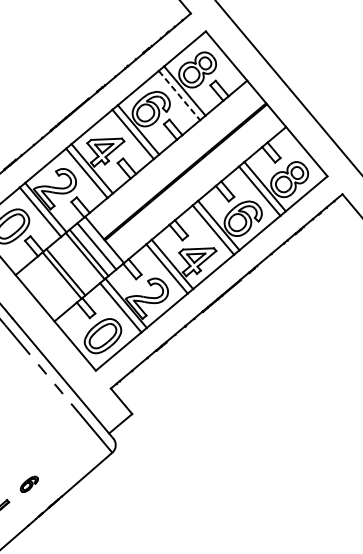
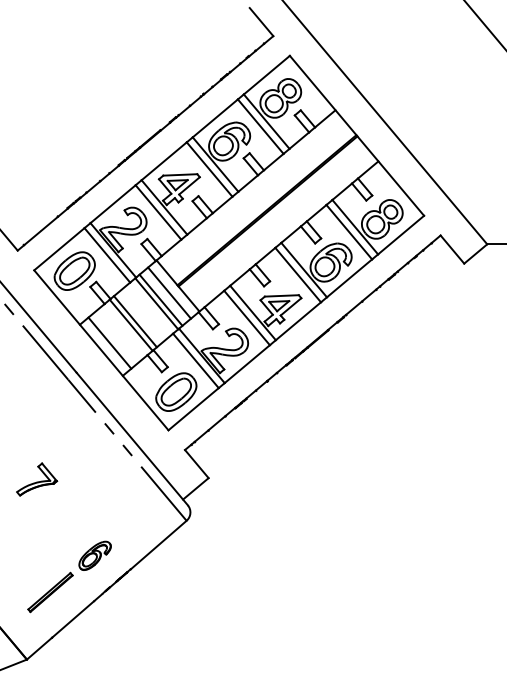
line: (179, 95) -> (260, 126), dashed -> solid
line: (42, 291) -> (109, 342), added
part: (28, 484) -> (94, 555), size x1.67

